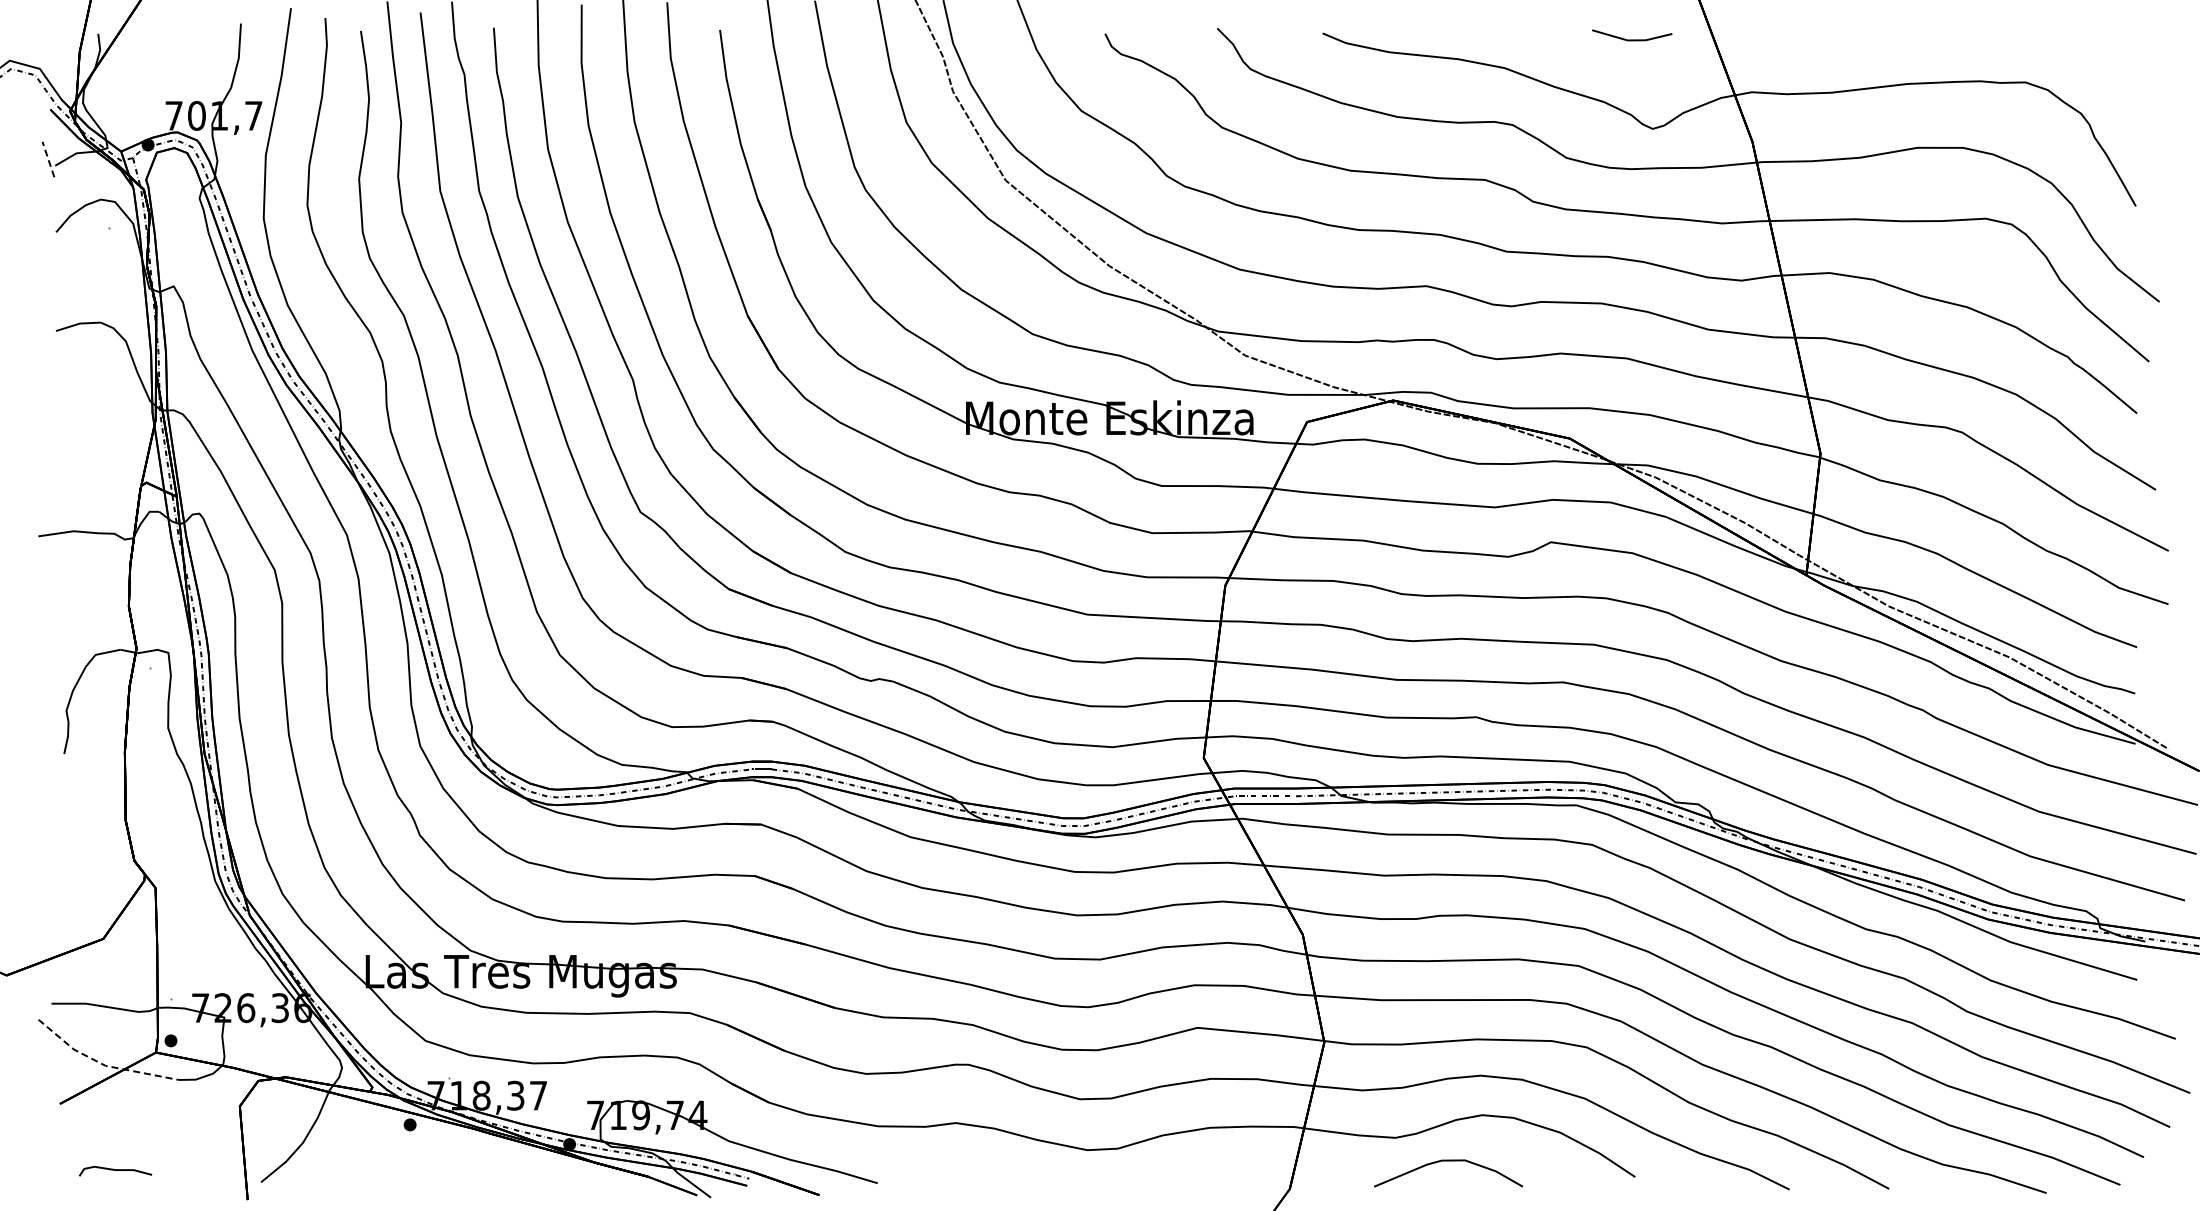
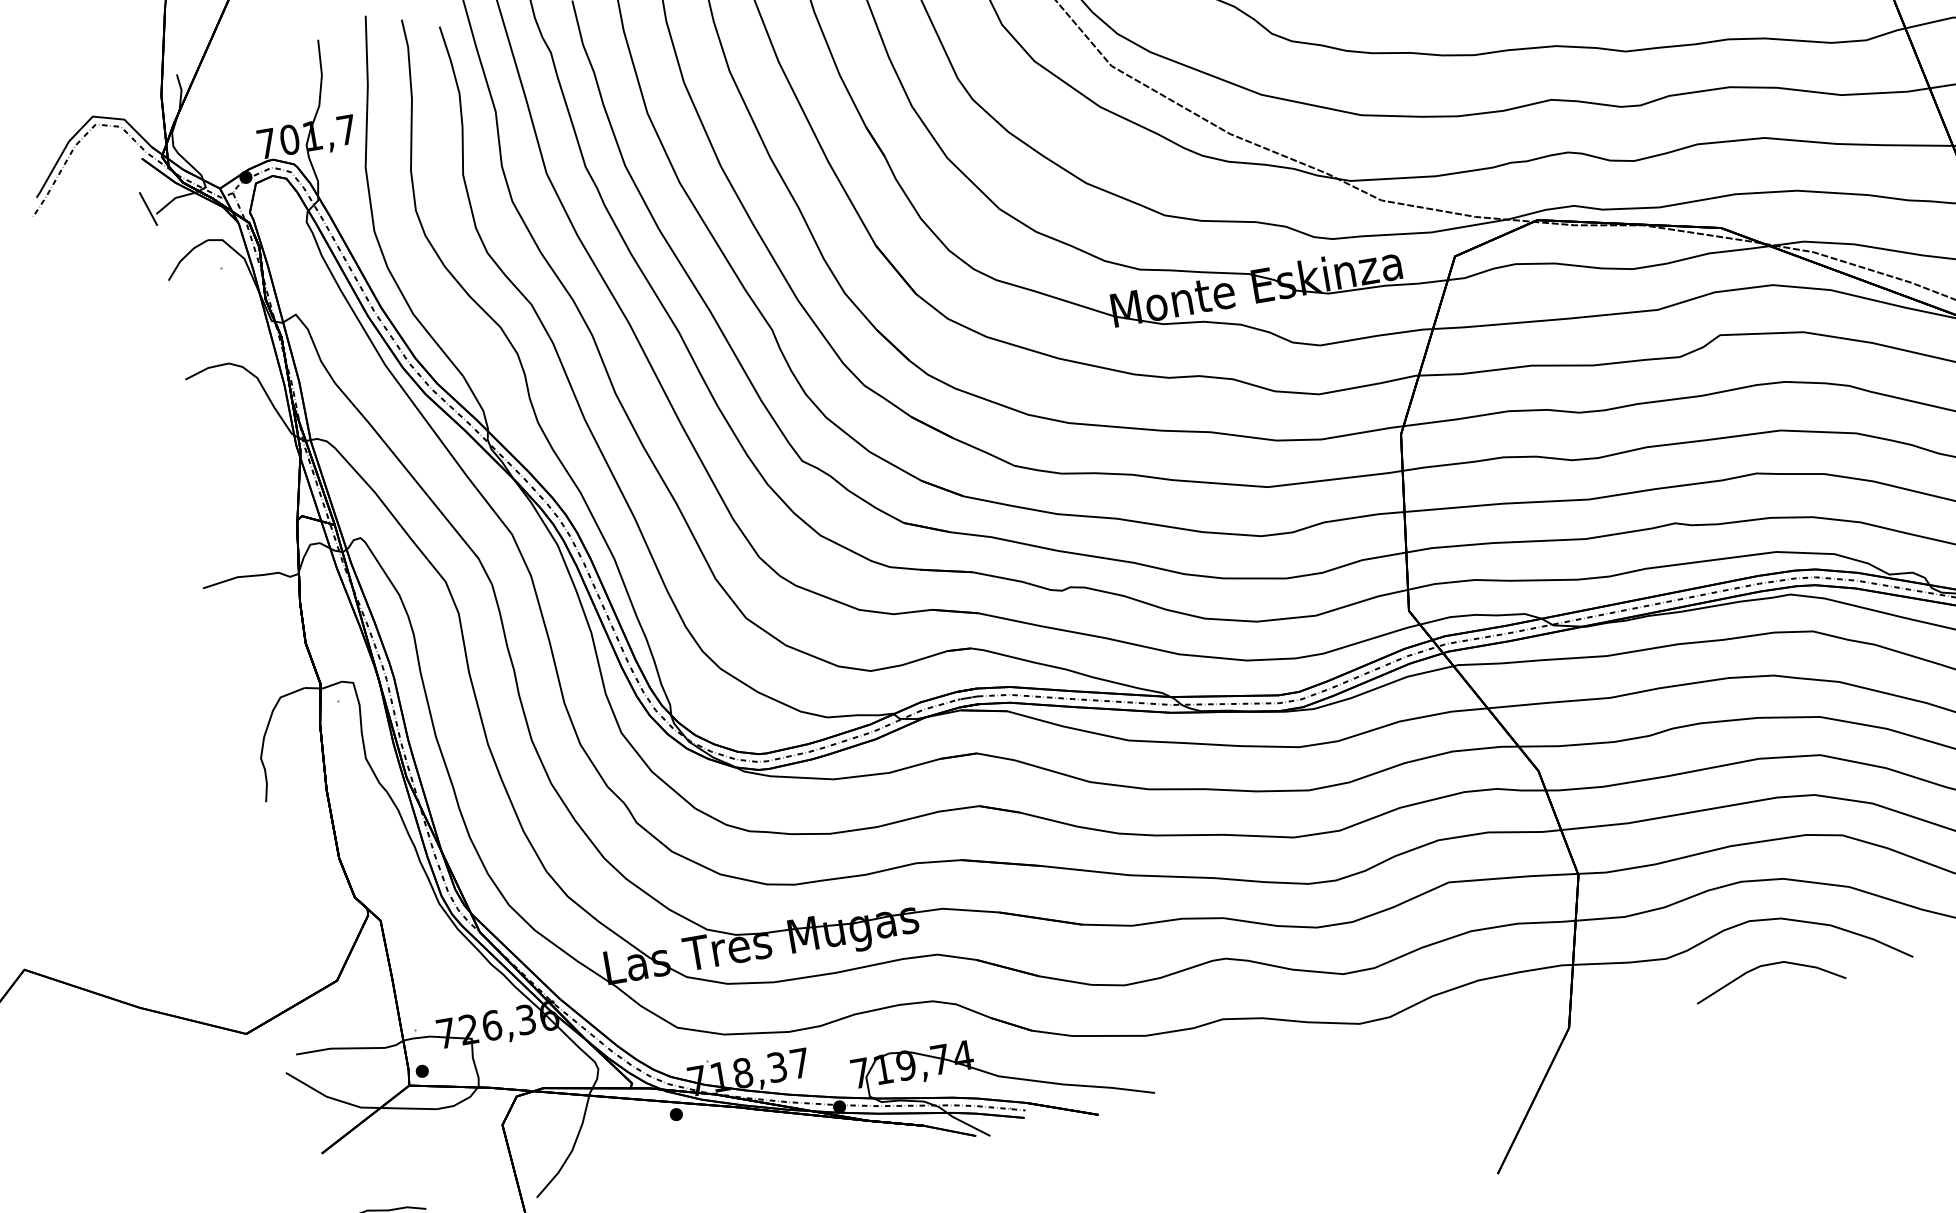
line: (48, 159) -> (148, 208), dashed -> solid
line: (102, 1064) -> (357, 1106), dashed -> solid
curve: (1448, 1161) -> (1767, 965), moved

